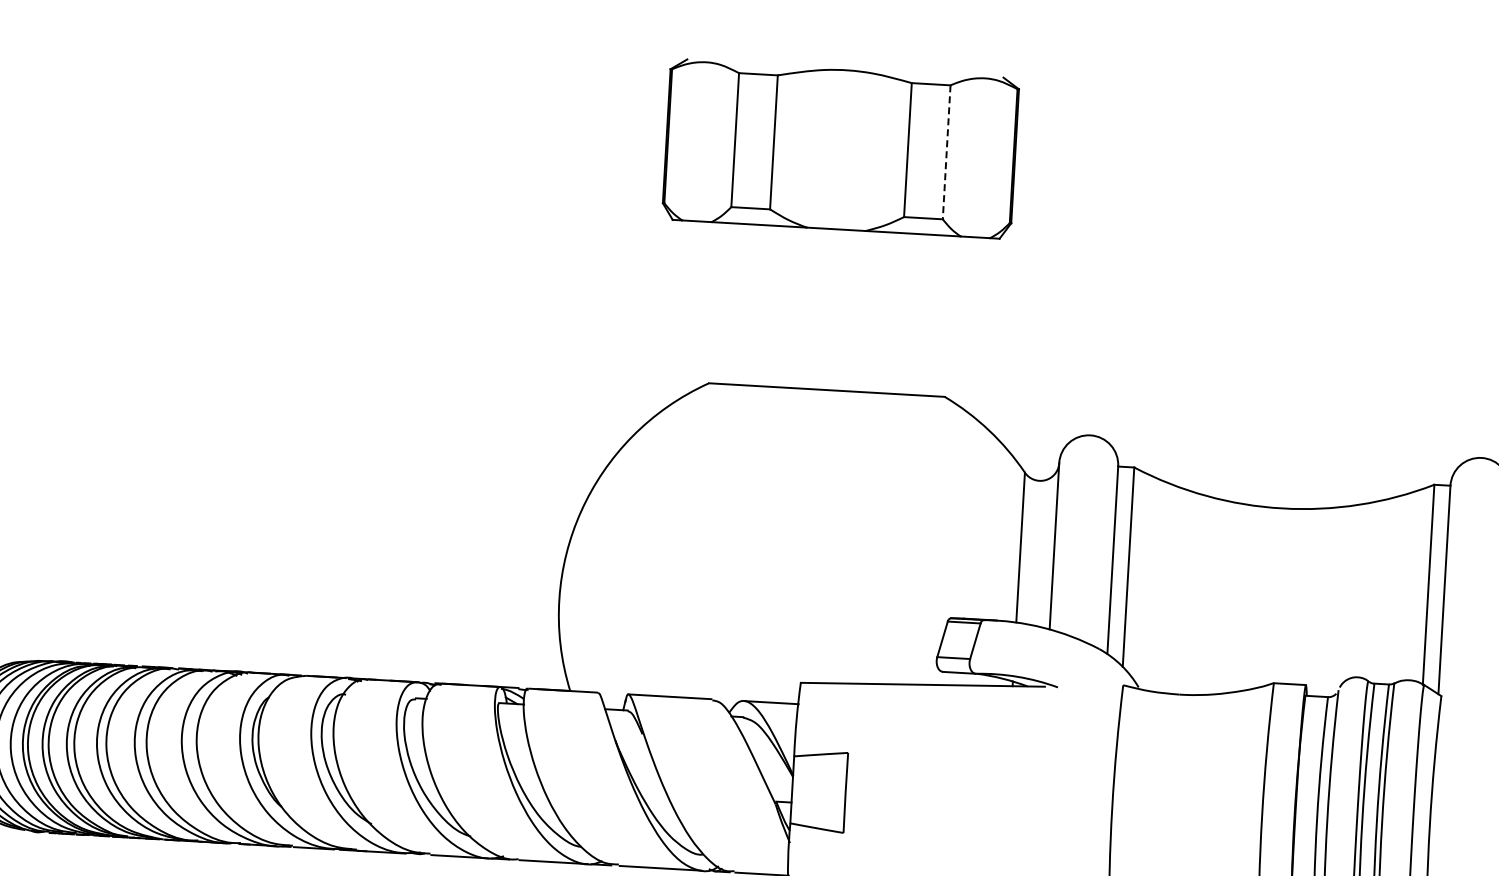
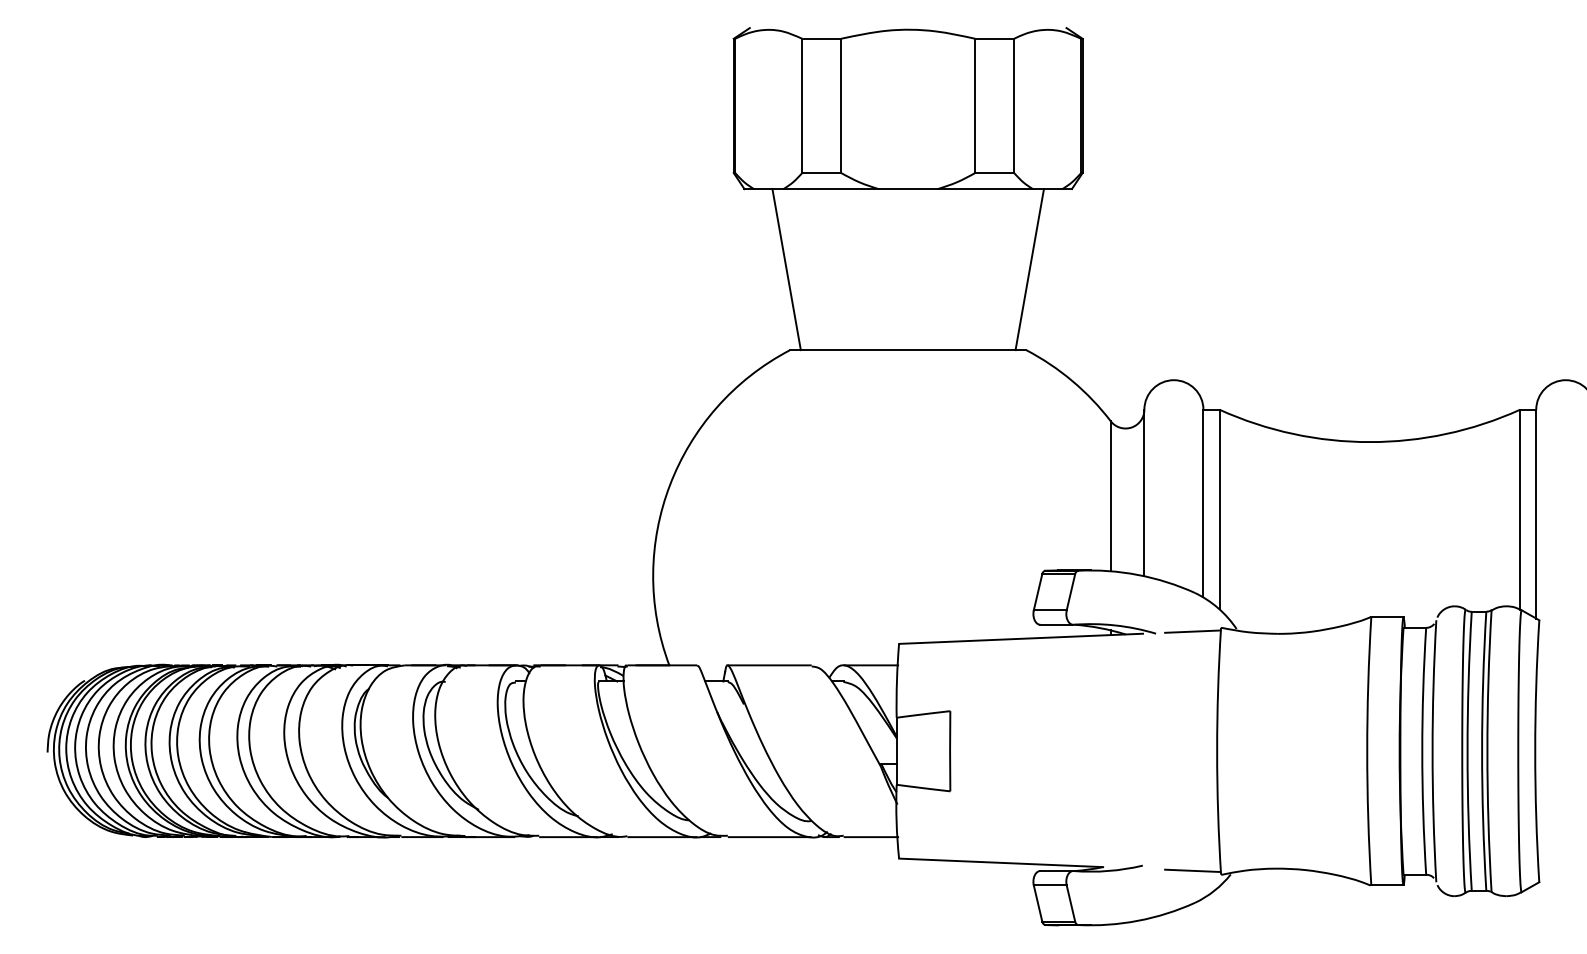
line: (947, 152) -> (1014, 106), dashed -> solid
line: (710, 302) -> (786, 269), added
line: (952, 316) -> (1029, 269), added
line: (1094, 687) -> (1192, 631), added

